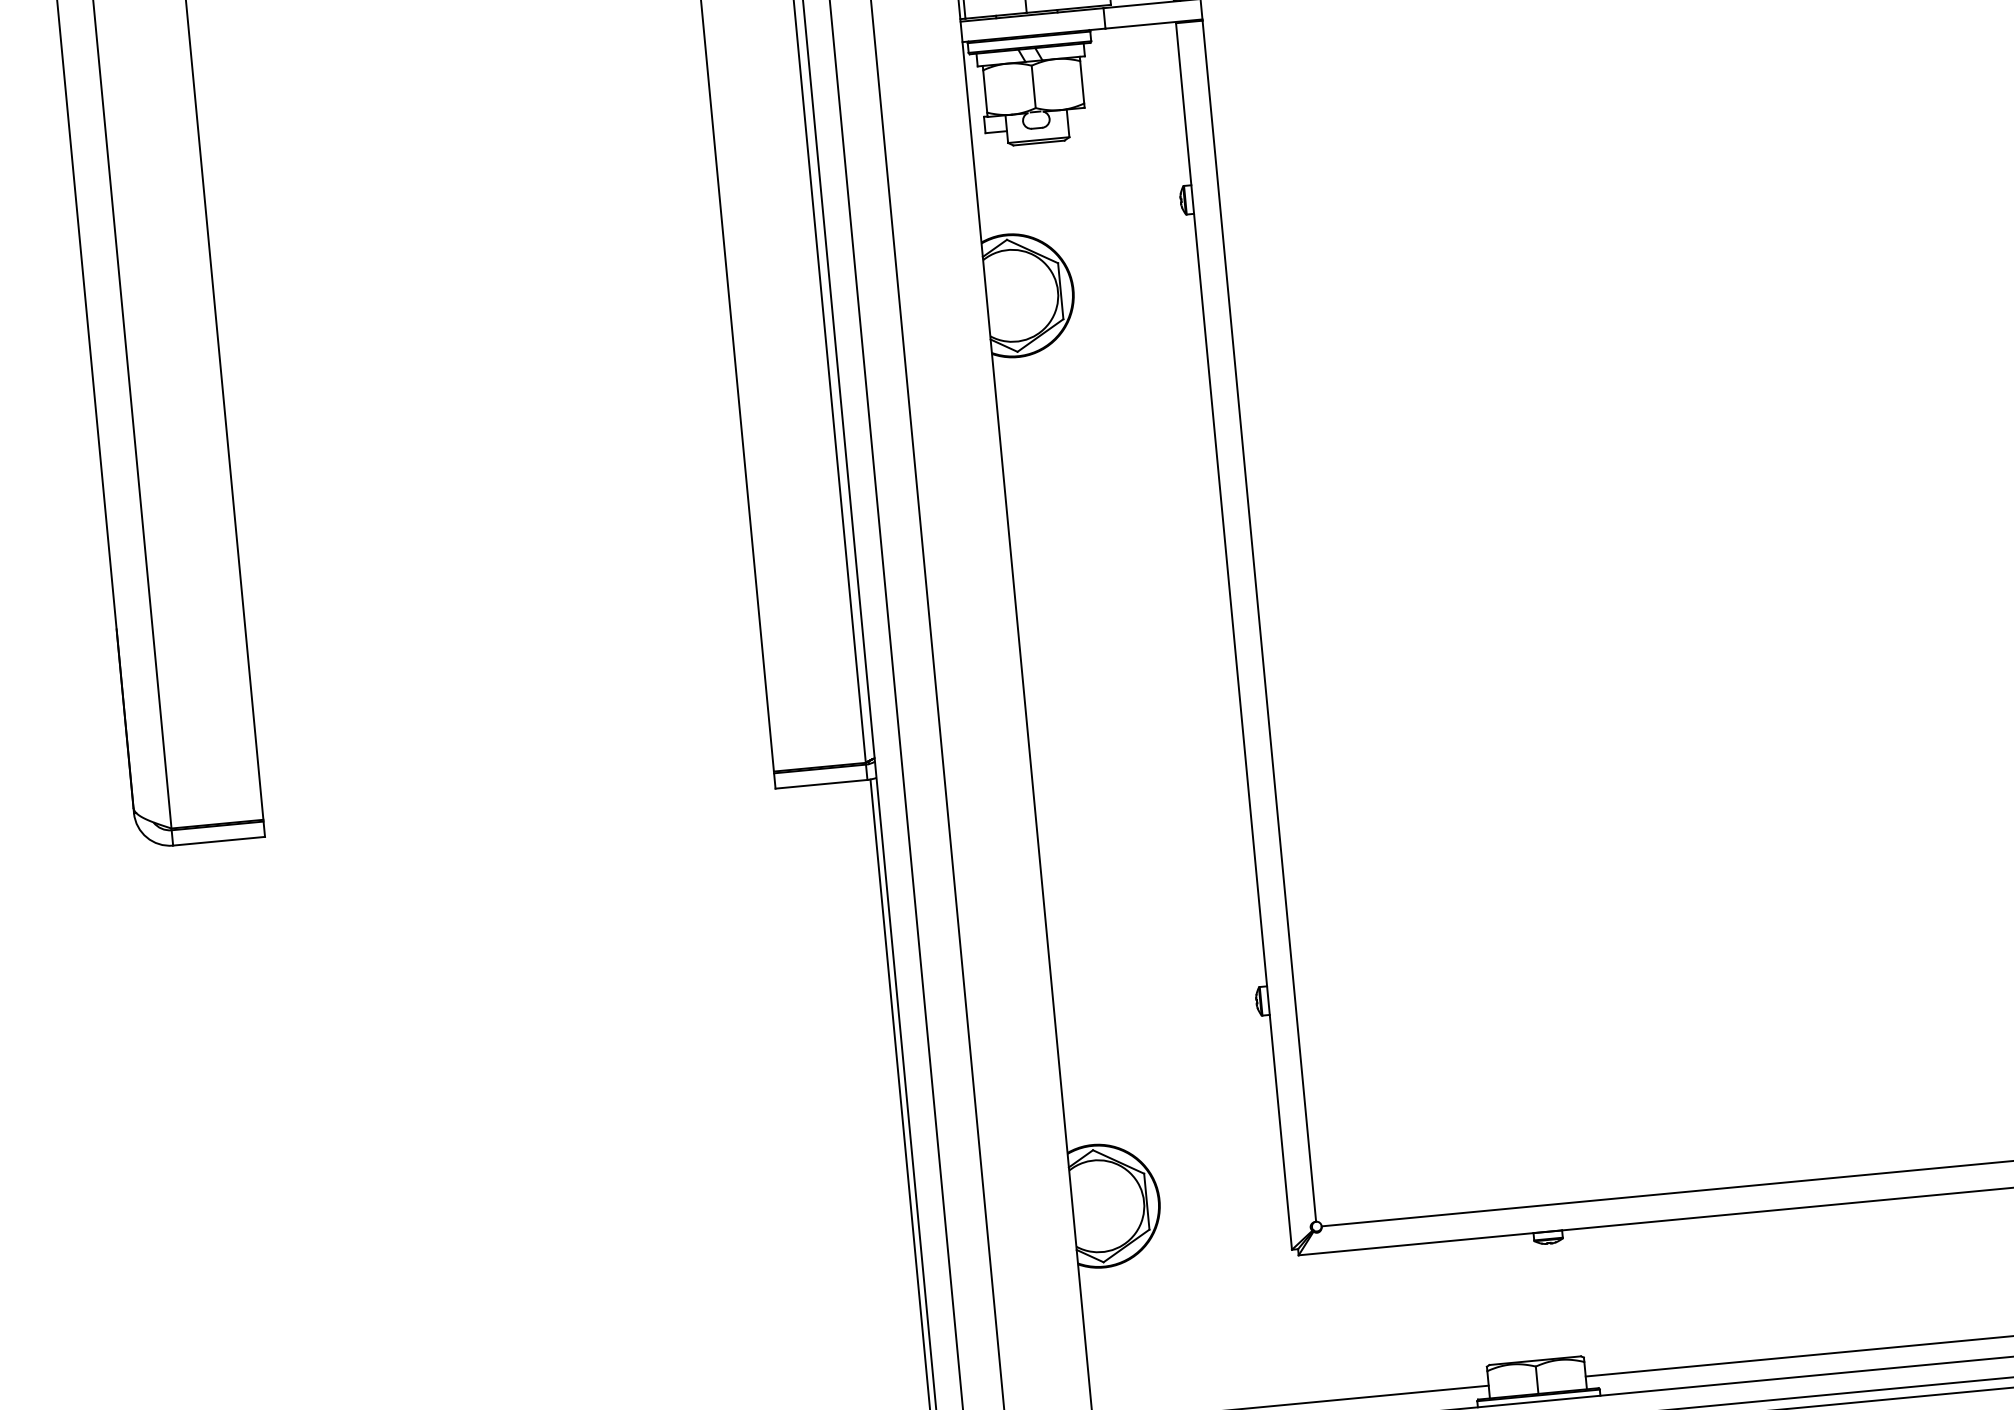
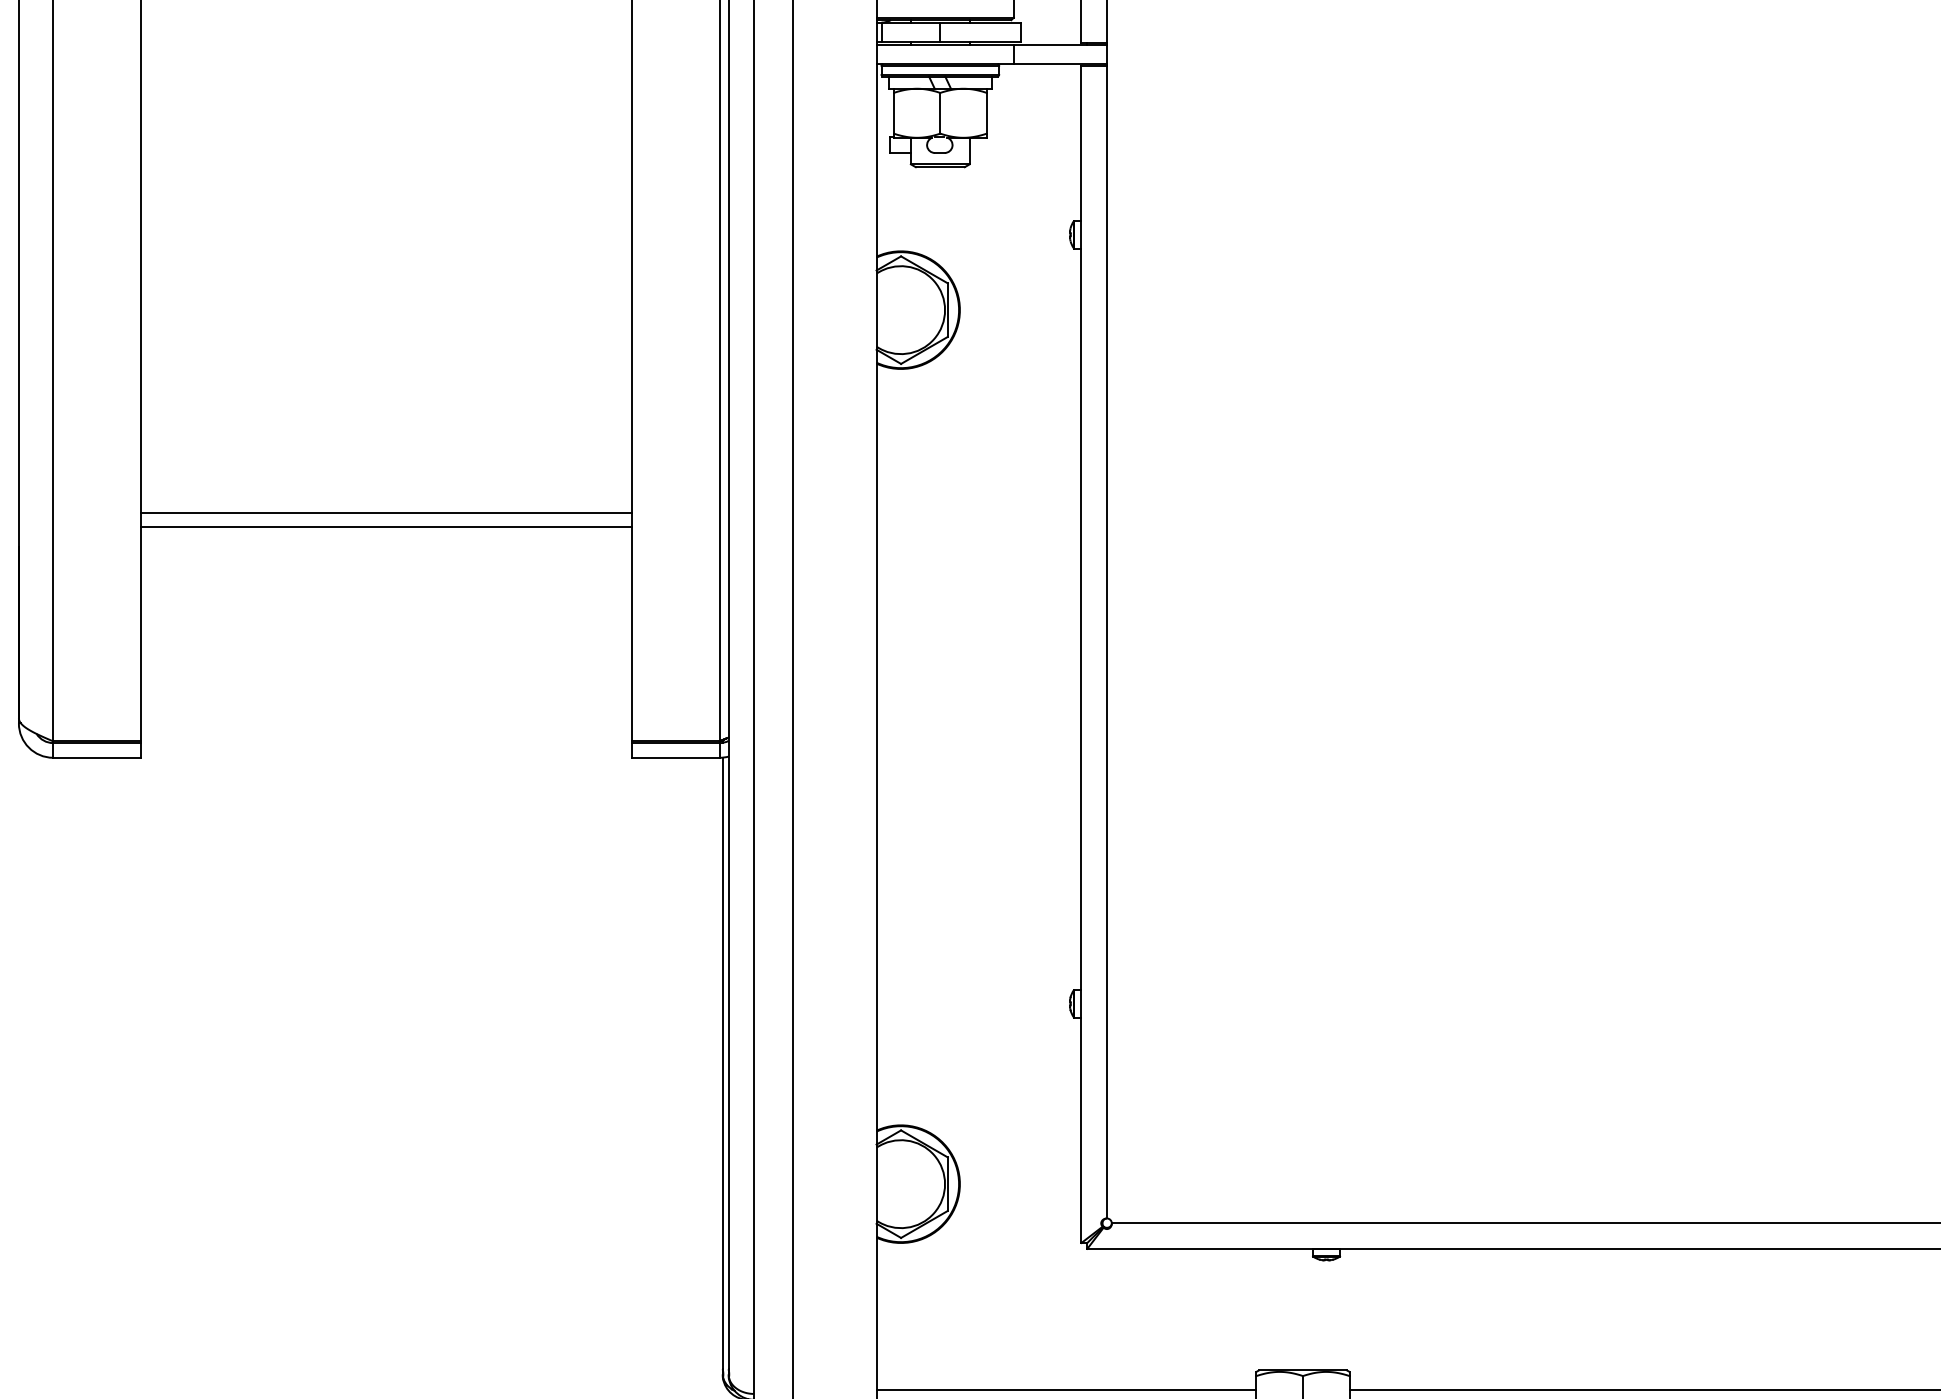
line: (496, 557) -> (386, 512), added
line: (497, 572) -> (386, 527), added

